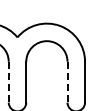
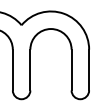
line: (8, 82) -> (12, 70), dashed -> solid
line: (67, 82) -> (71, 70), dashed -> solid

